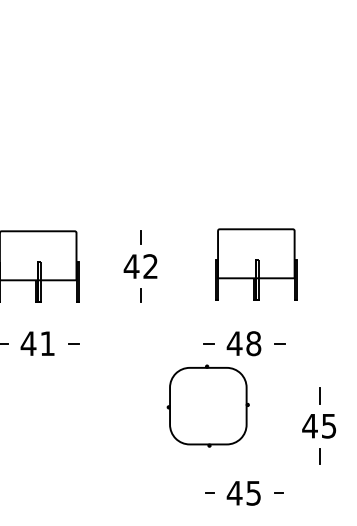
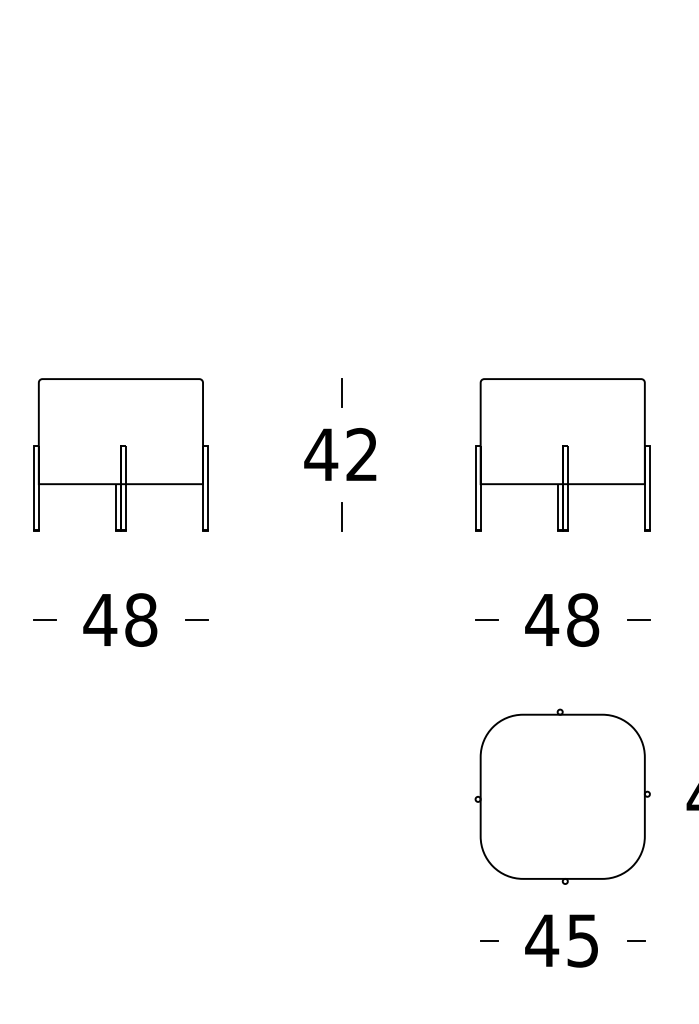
part: (256, 264) -> (563, 454), moved
text: (47, 343) -> (140, 619), 41 -> 48
part: (207, 405) -> (560, 795), moved

